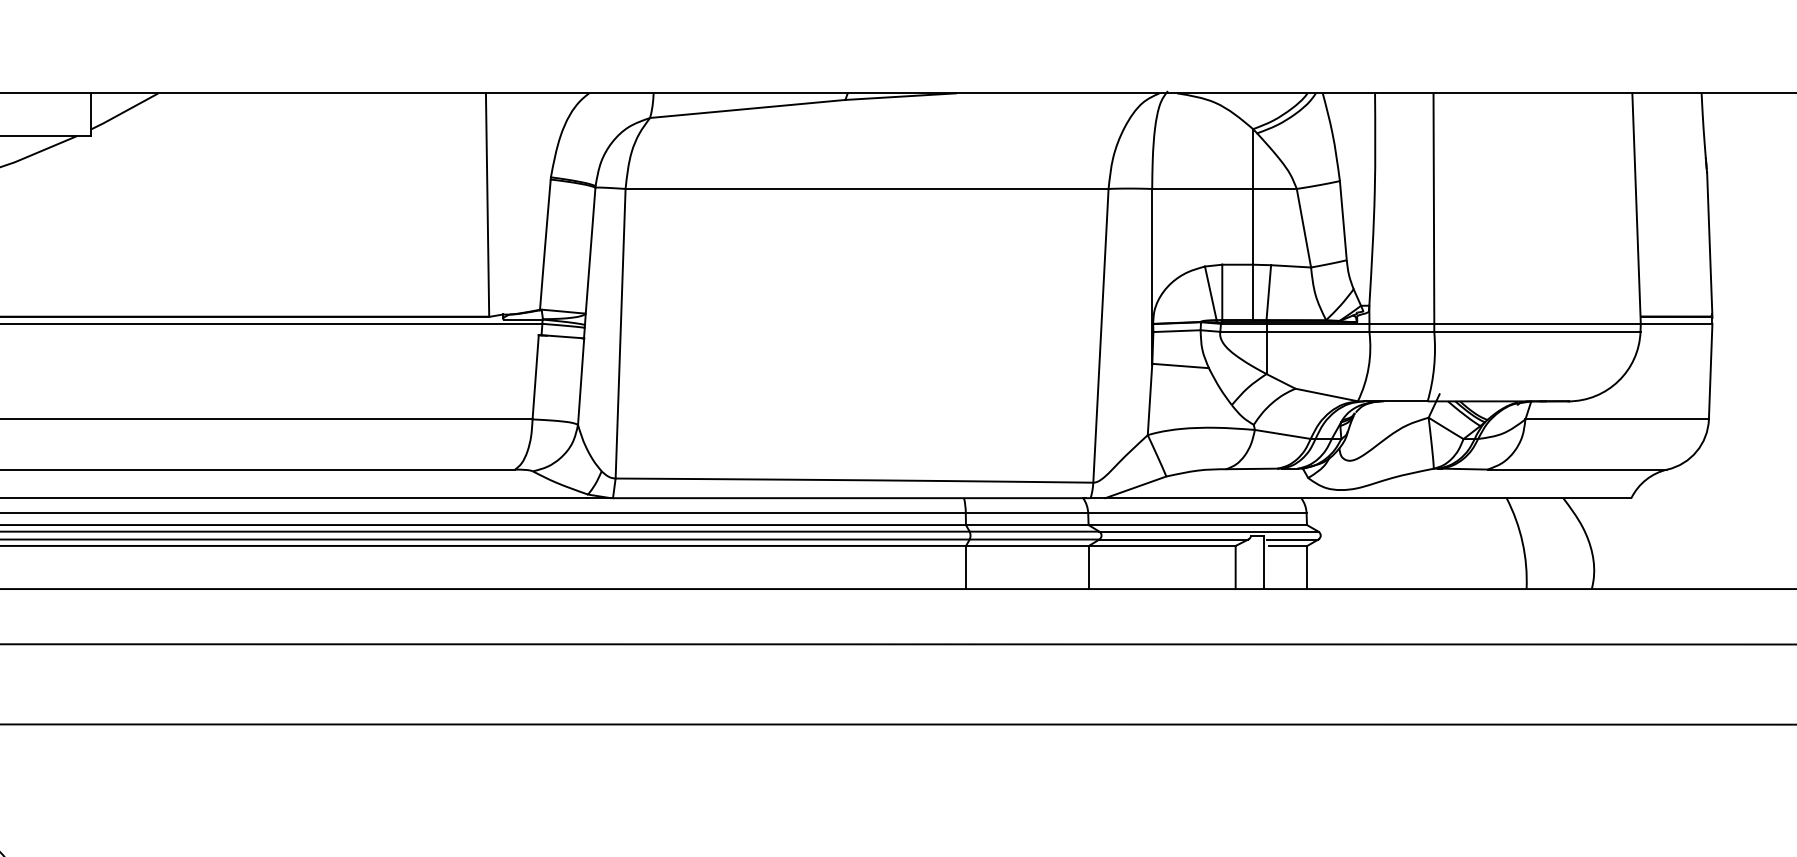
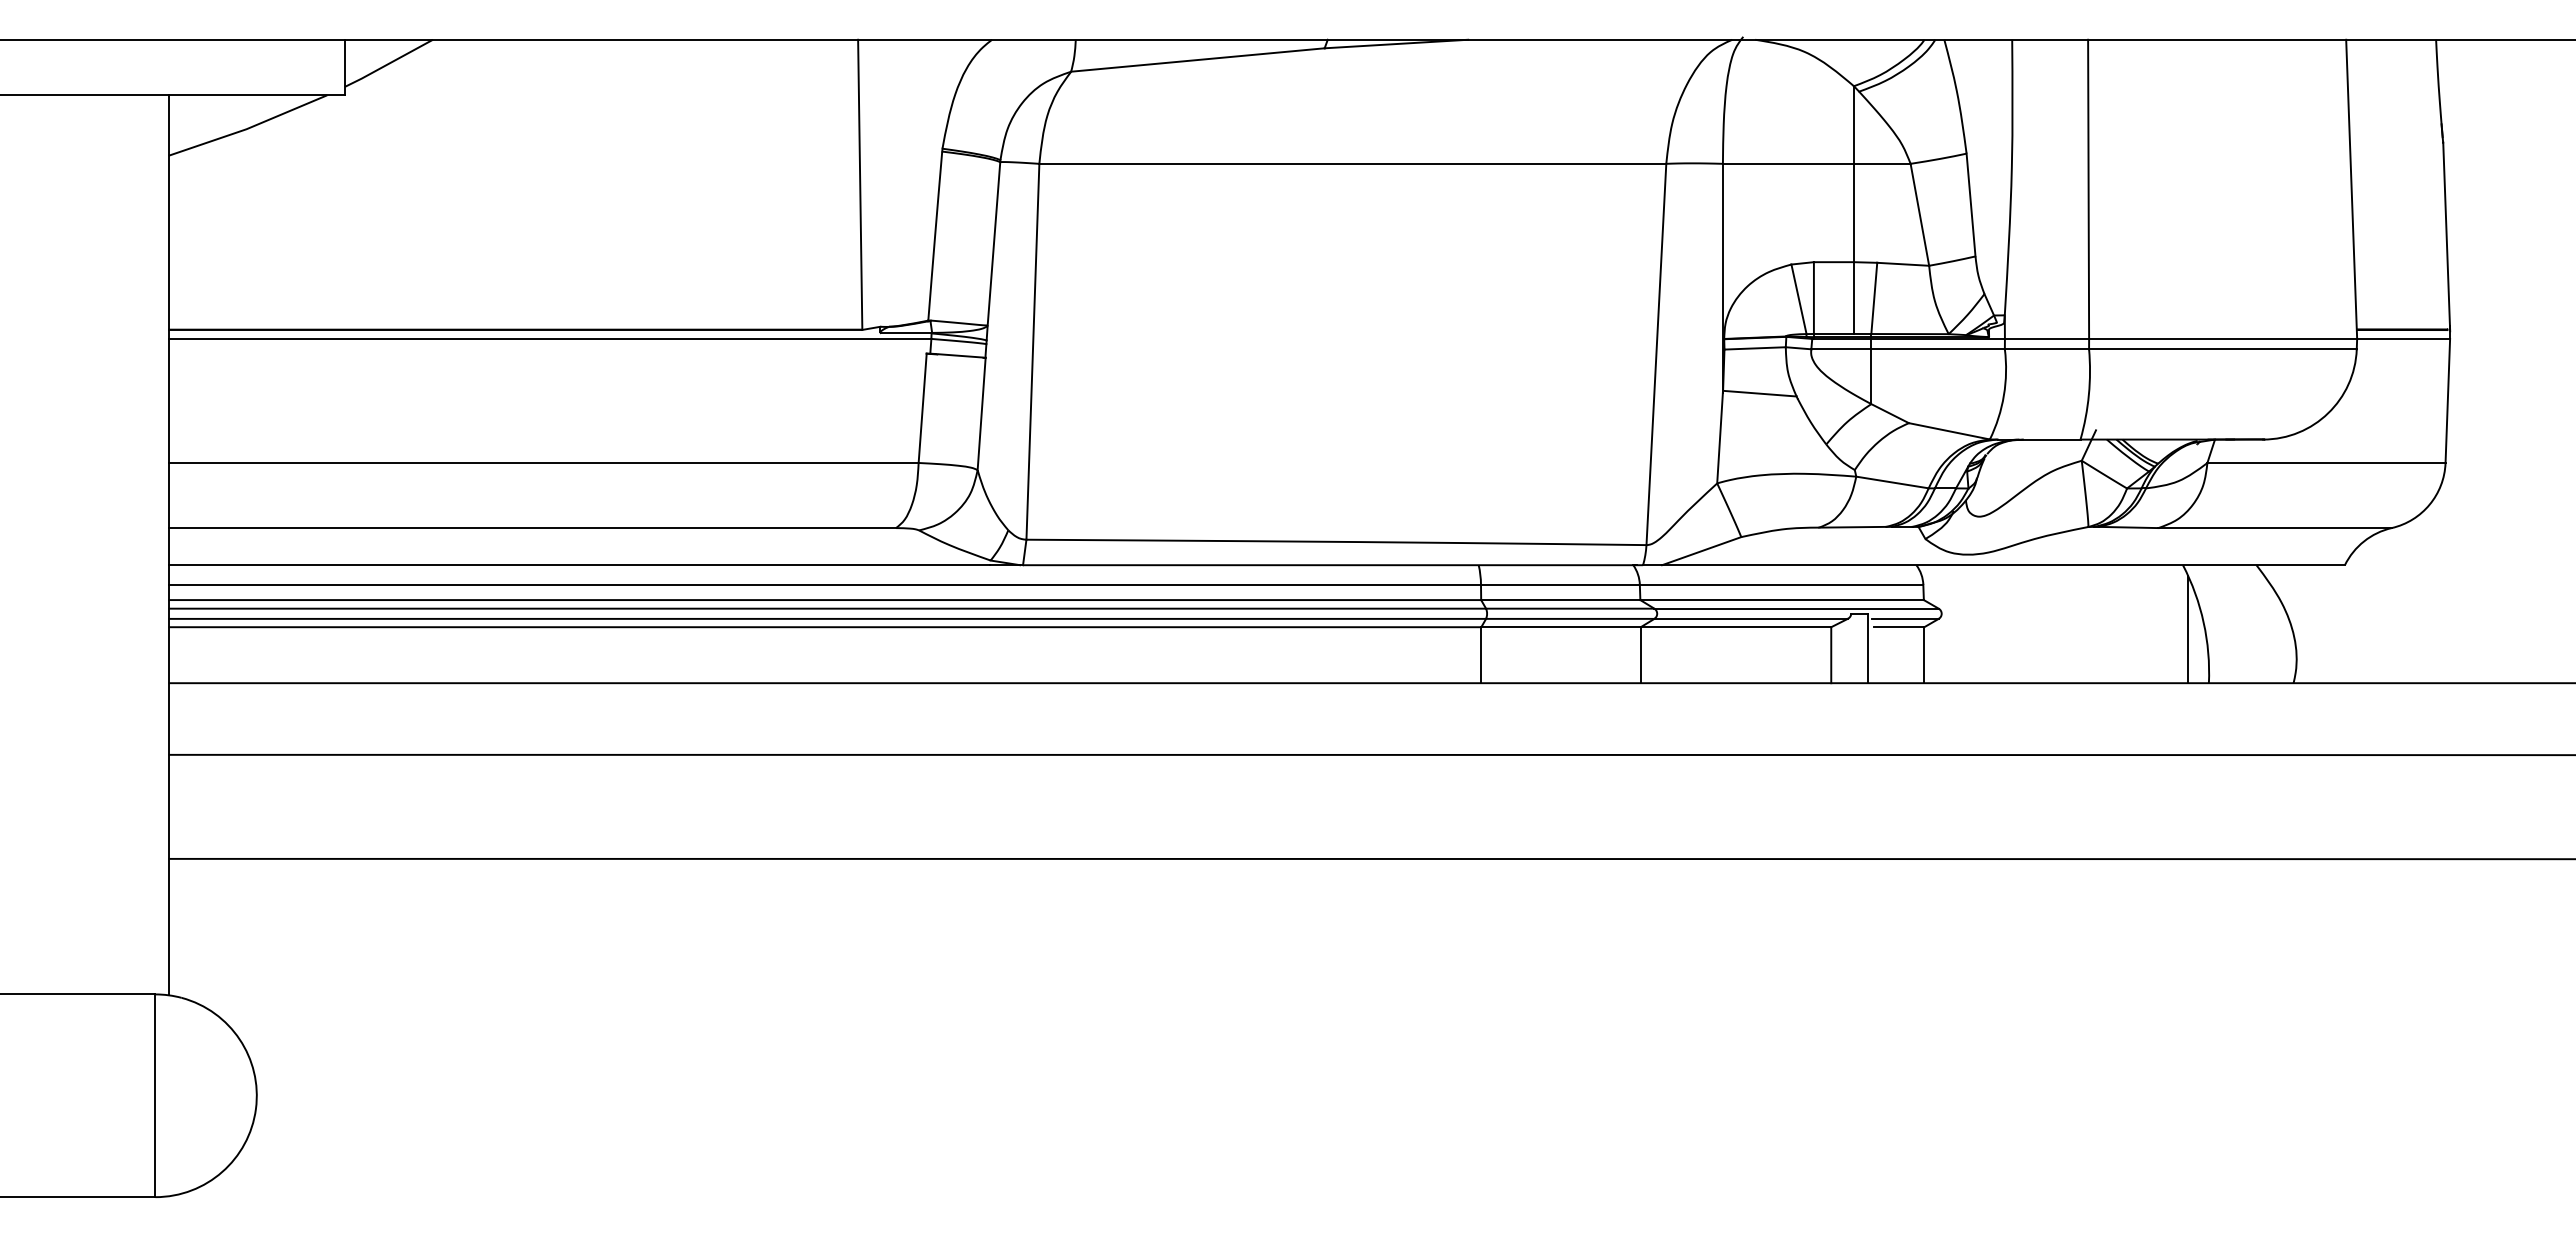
line: (1510, 547) -> (2188, 629), added

